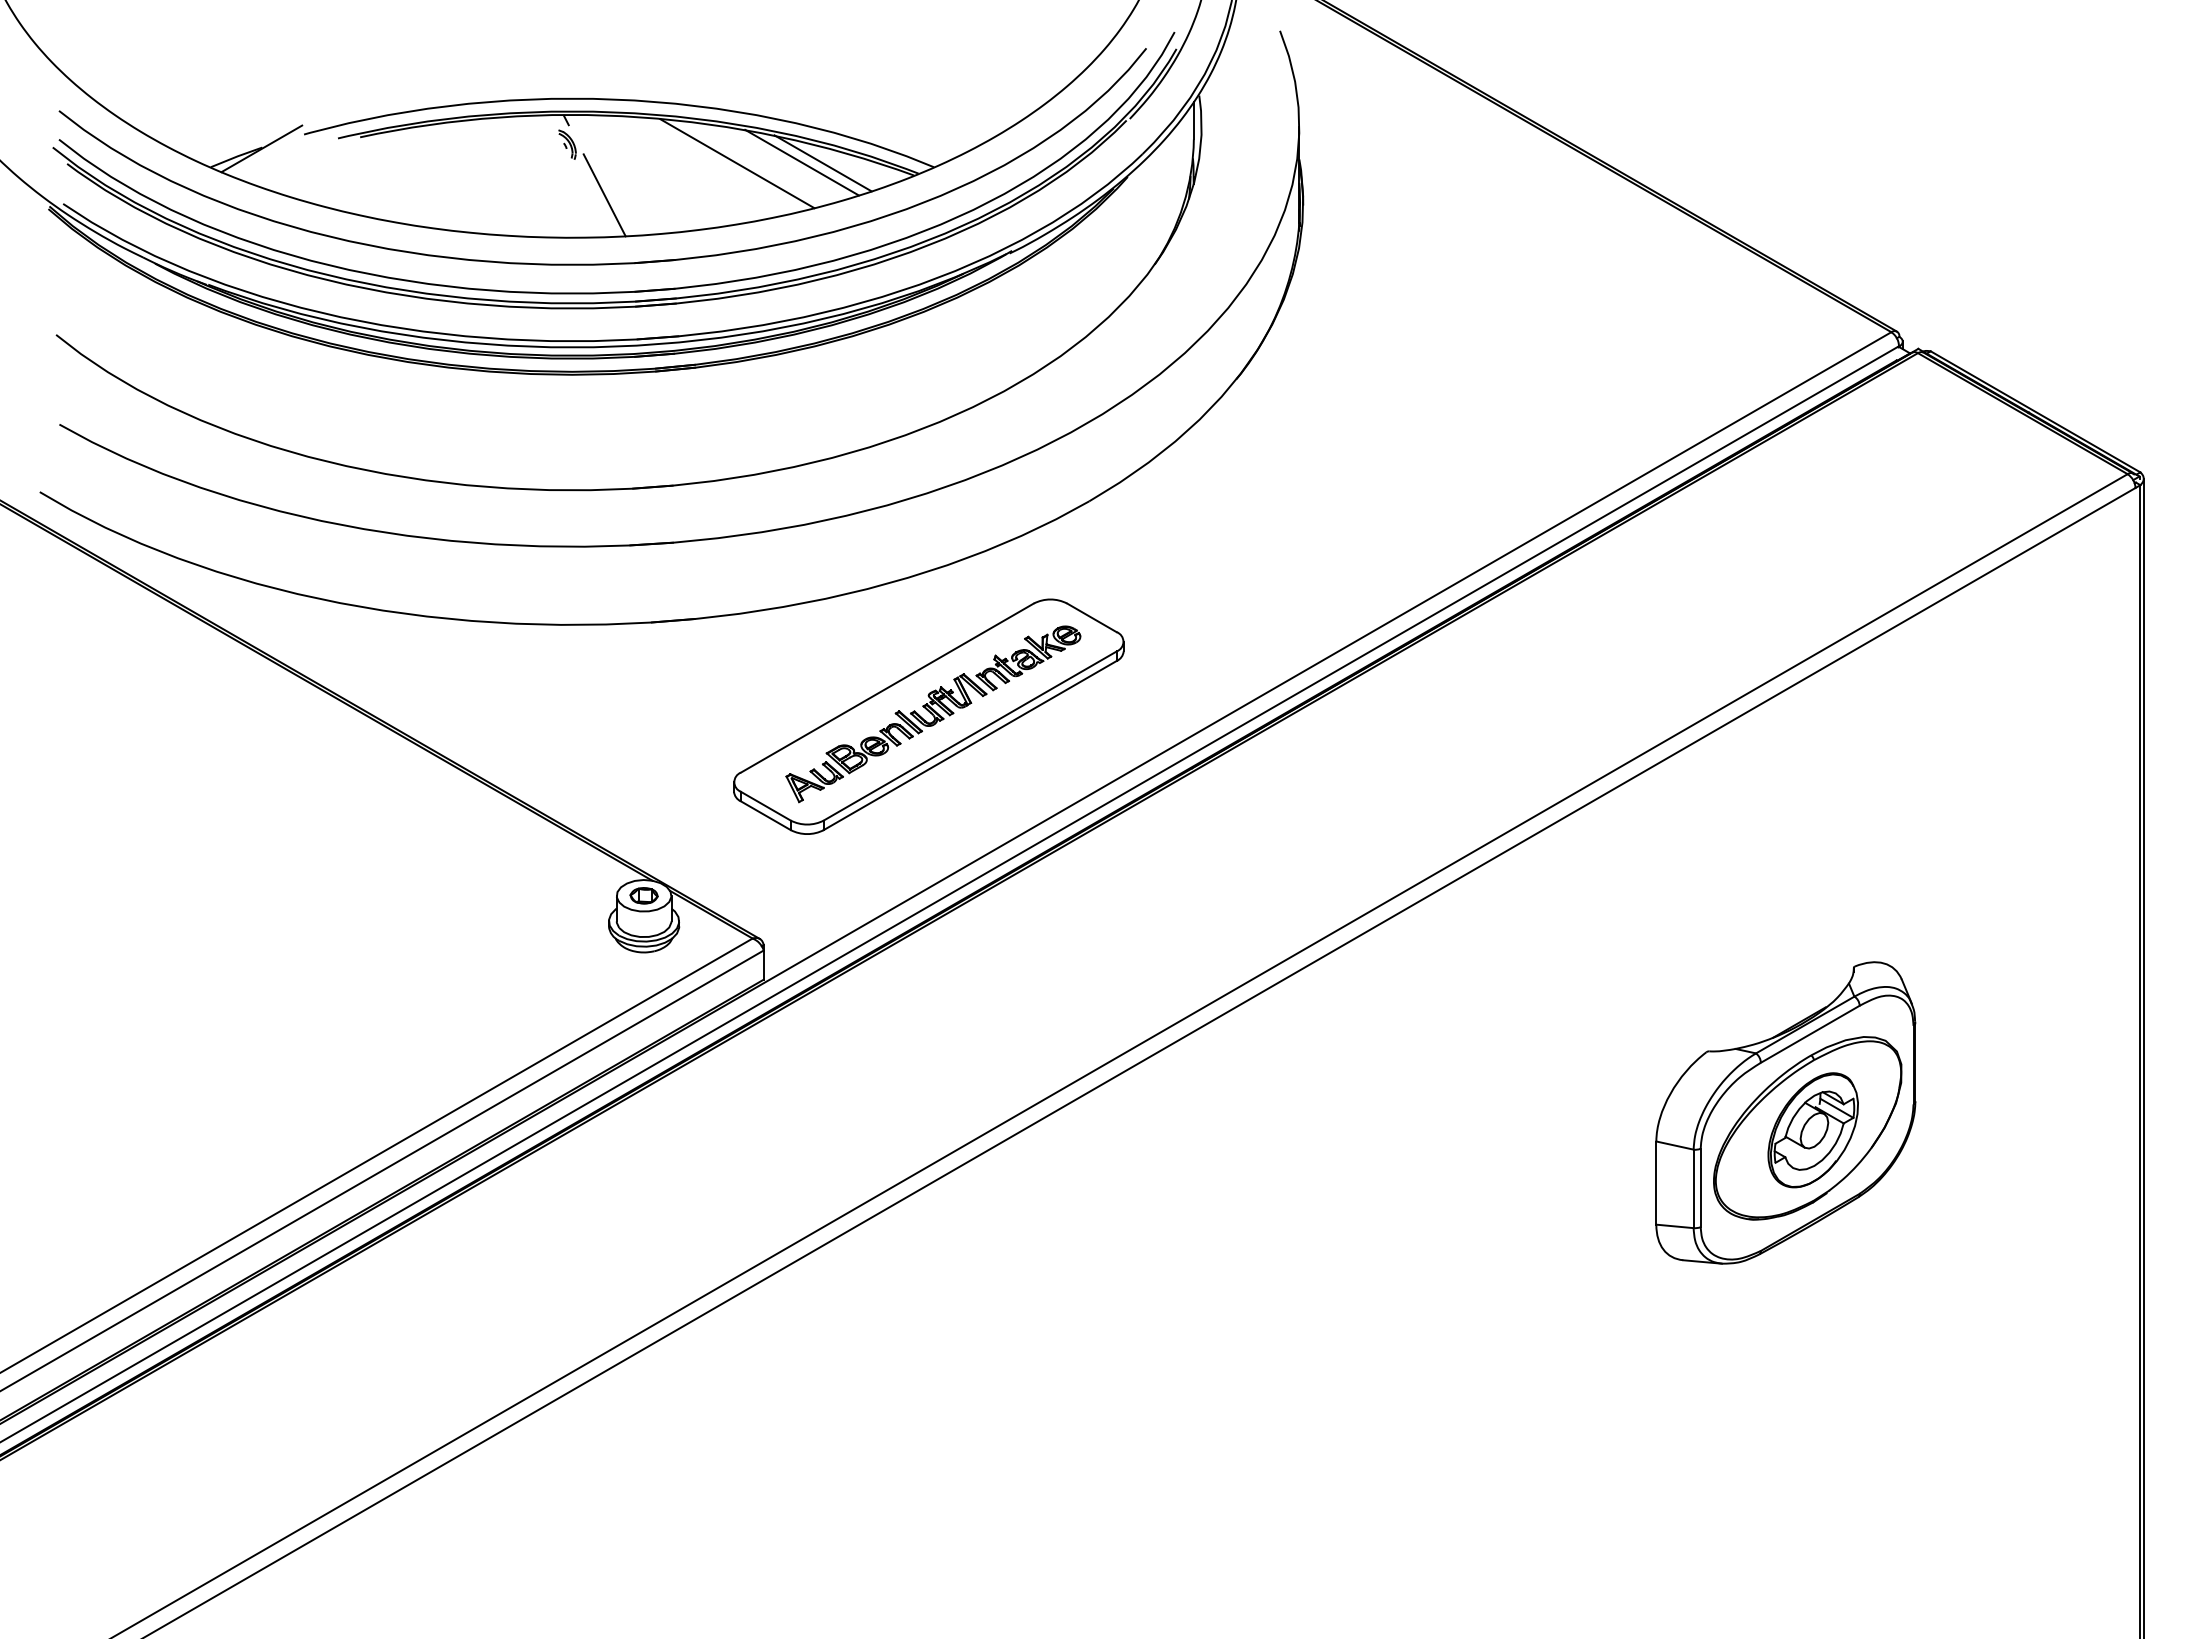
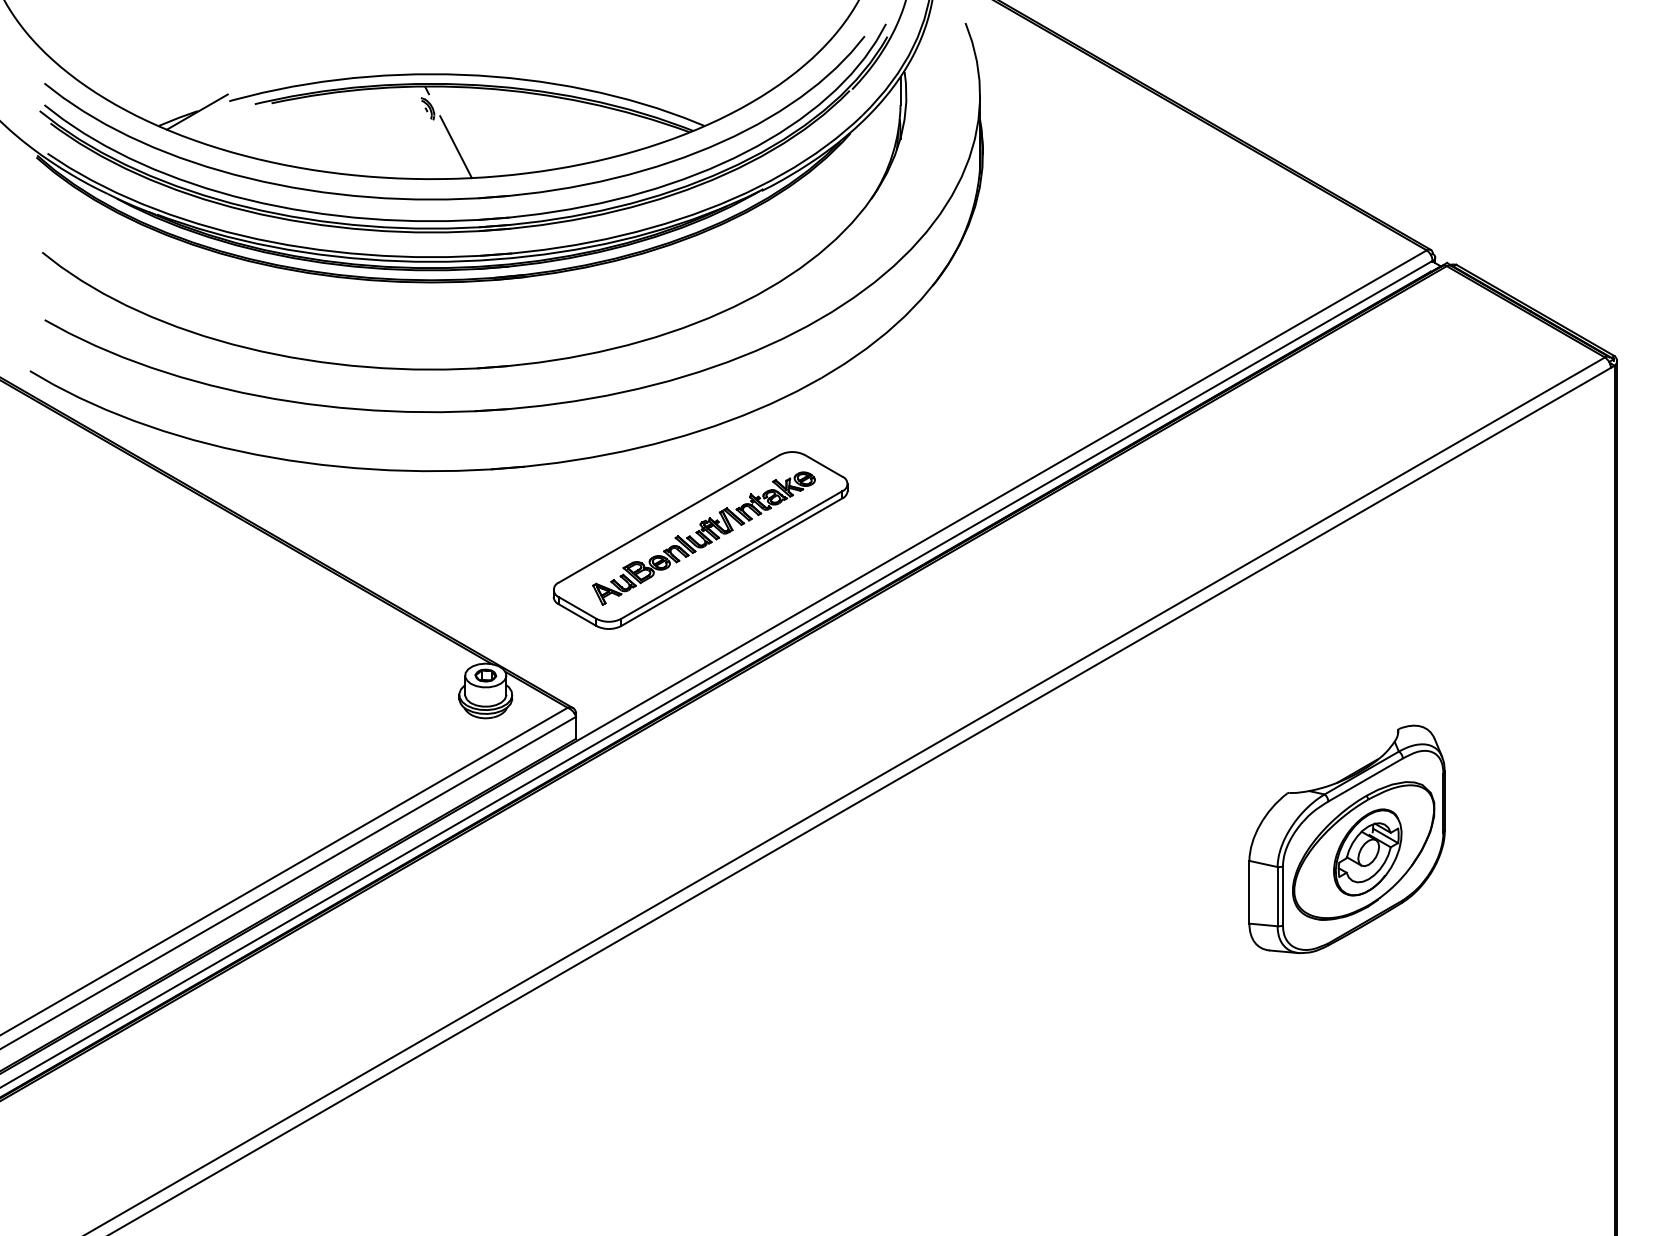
line: (801, 162) -> (604, 122), removed
line: (737, 163) -> (556, 123), removed
line: (822, 163) -> (620, 123), removed

